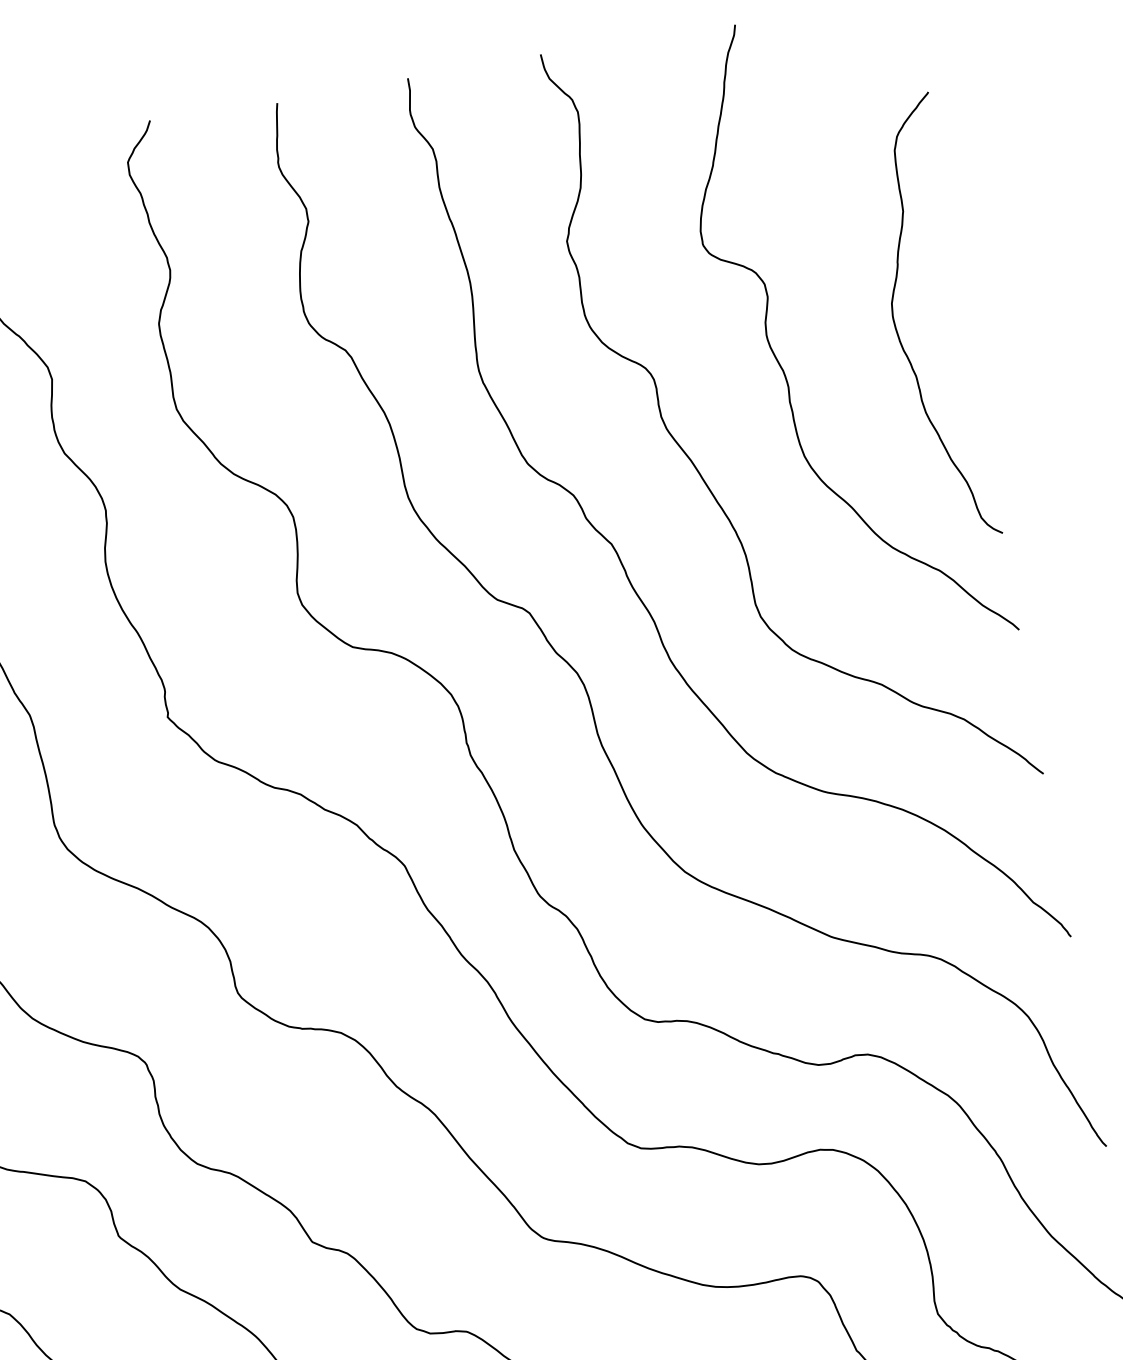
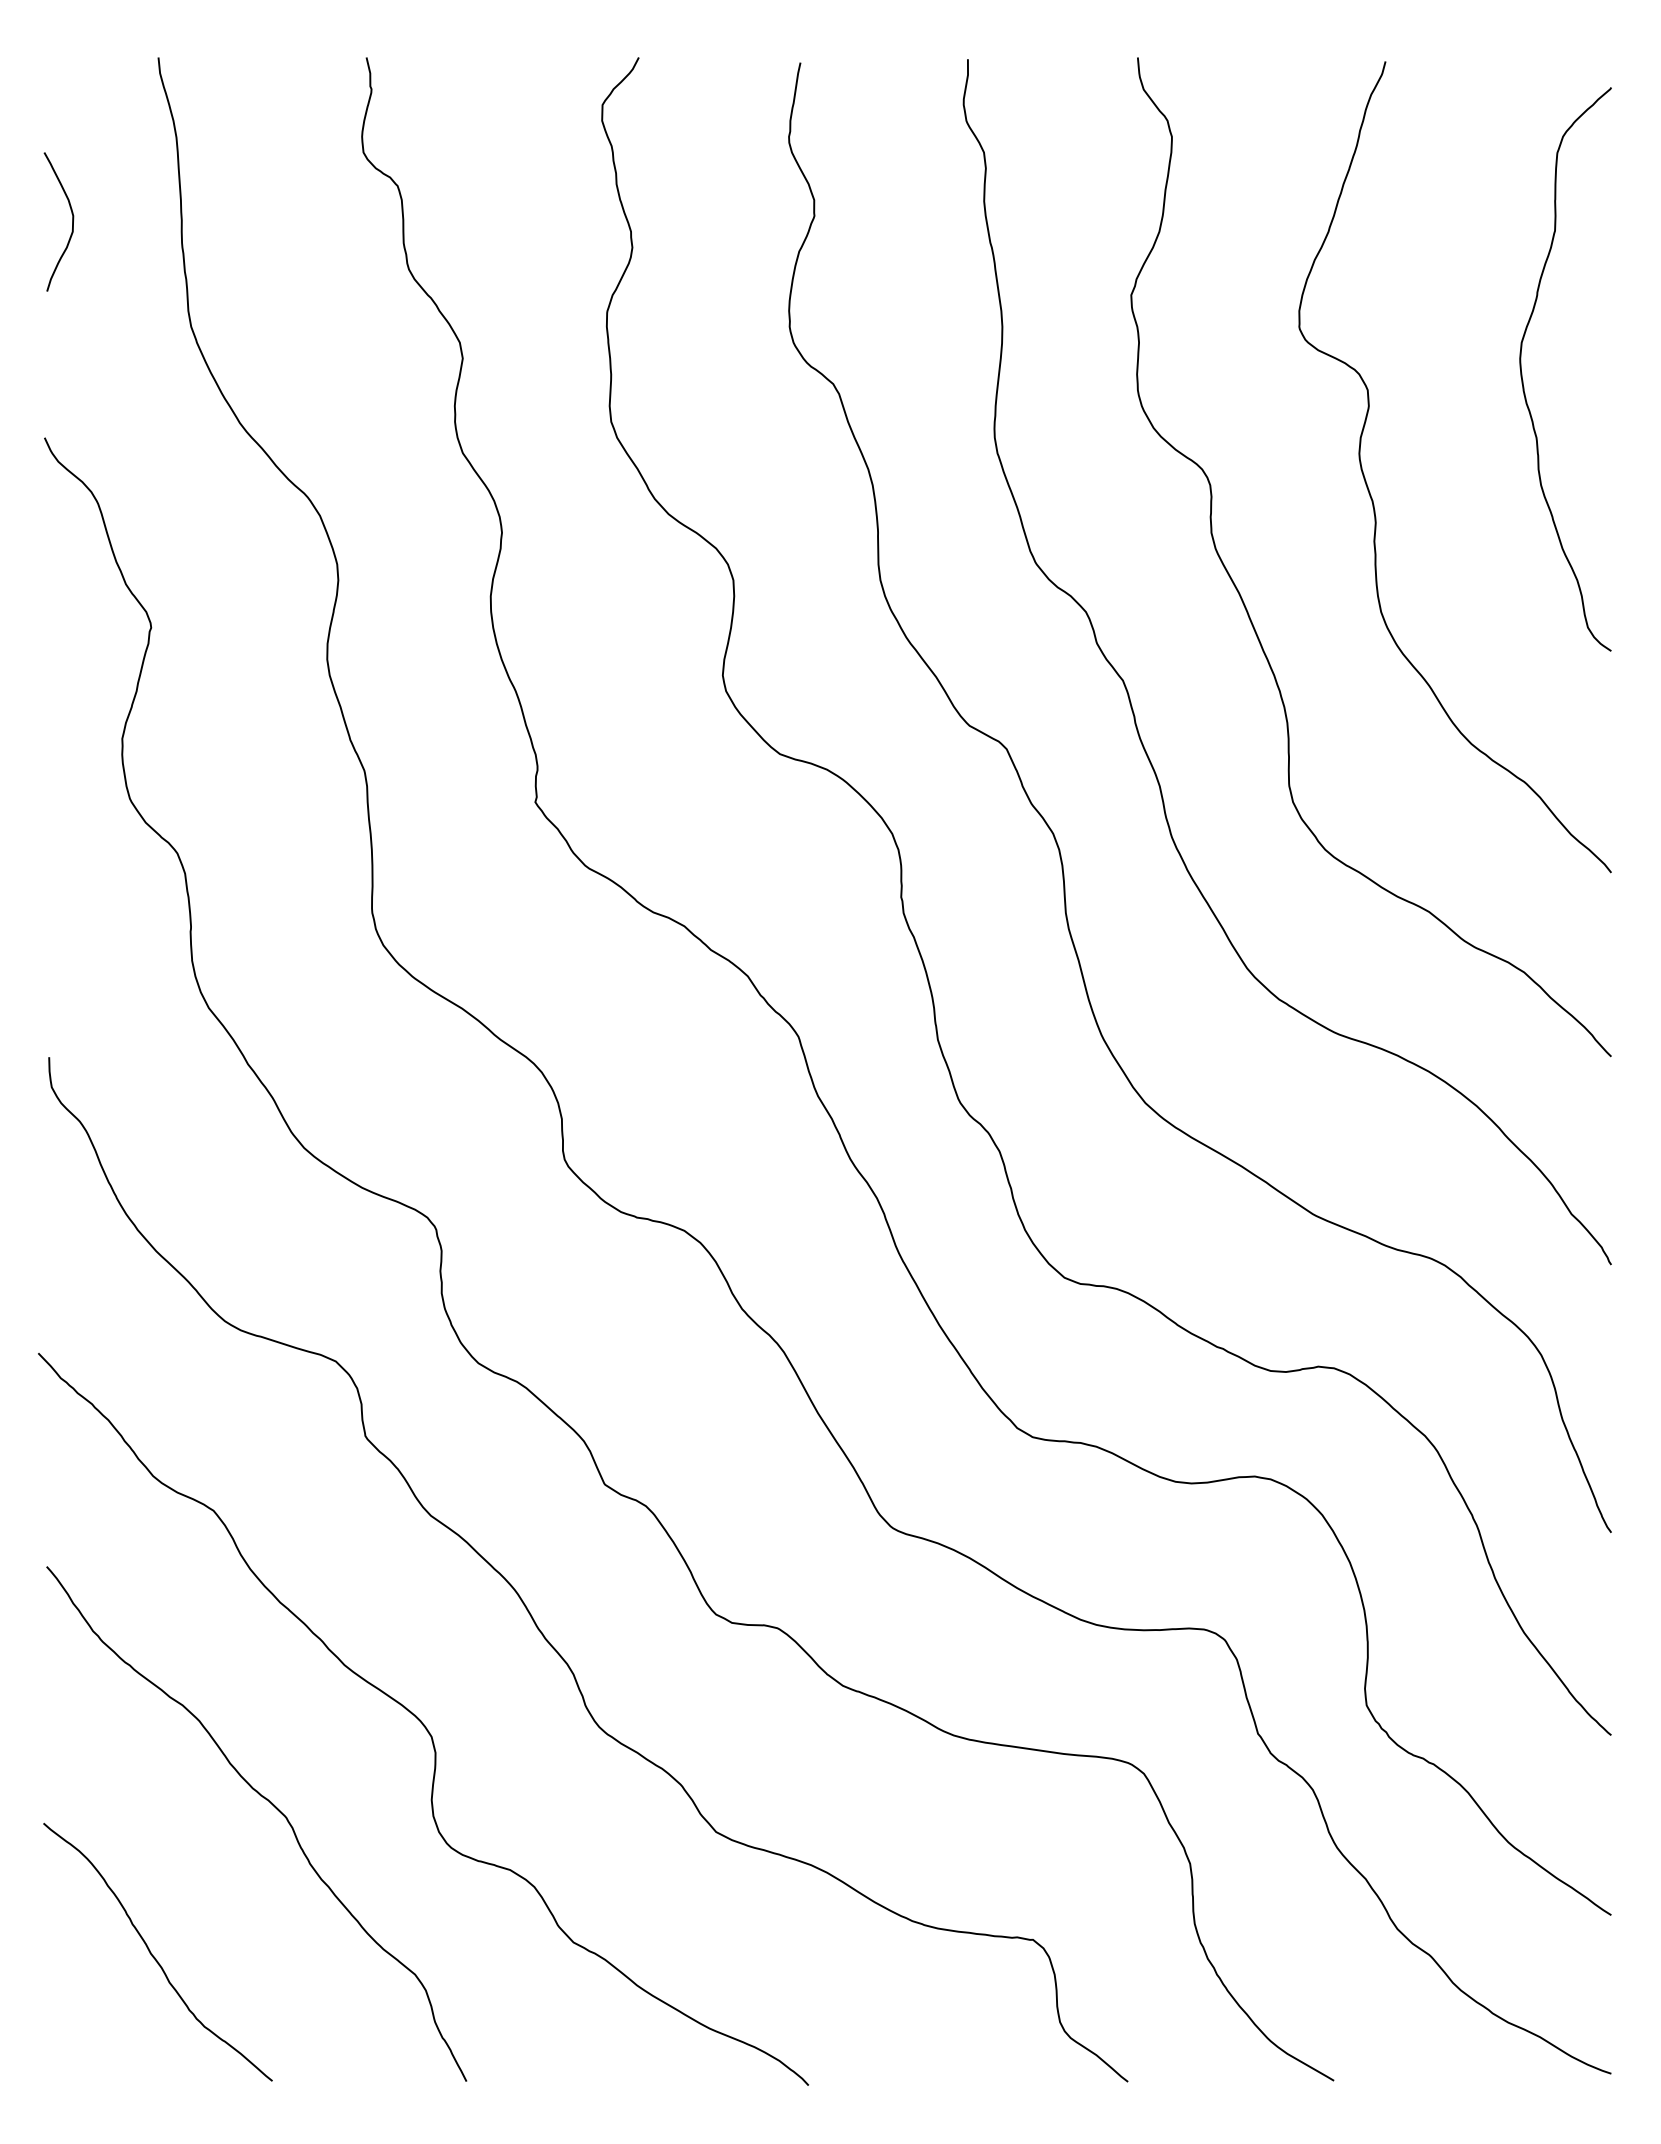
curve: (896, 327) -> (1522, 373), moved

